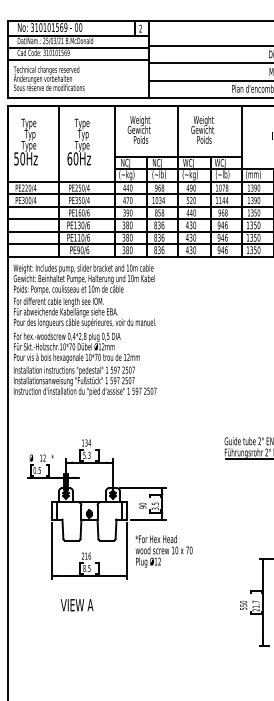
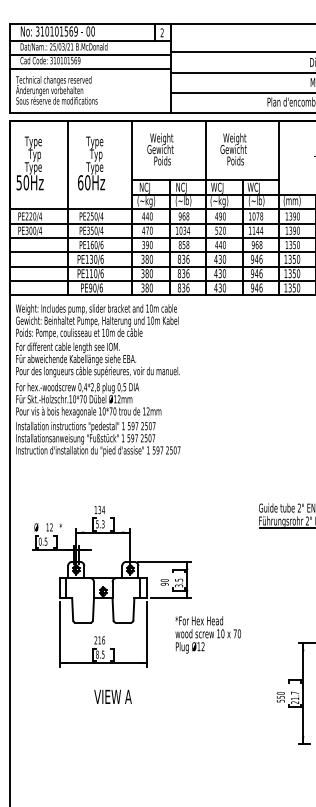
text: (163, 551) -> (207, 634), moved
text: (76, 604) -> (112, 696), moved

